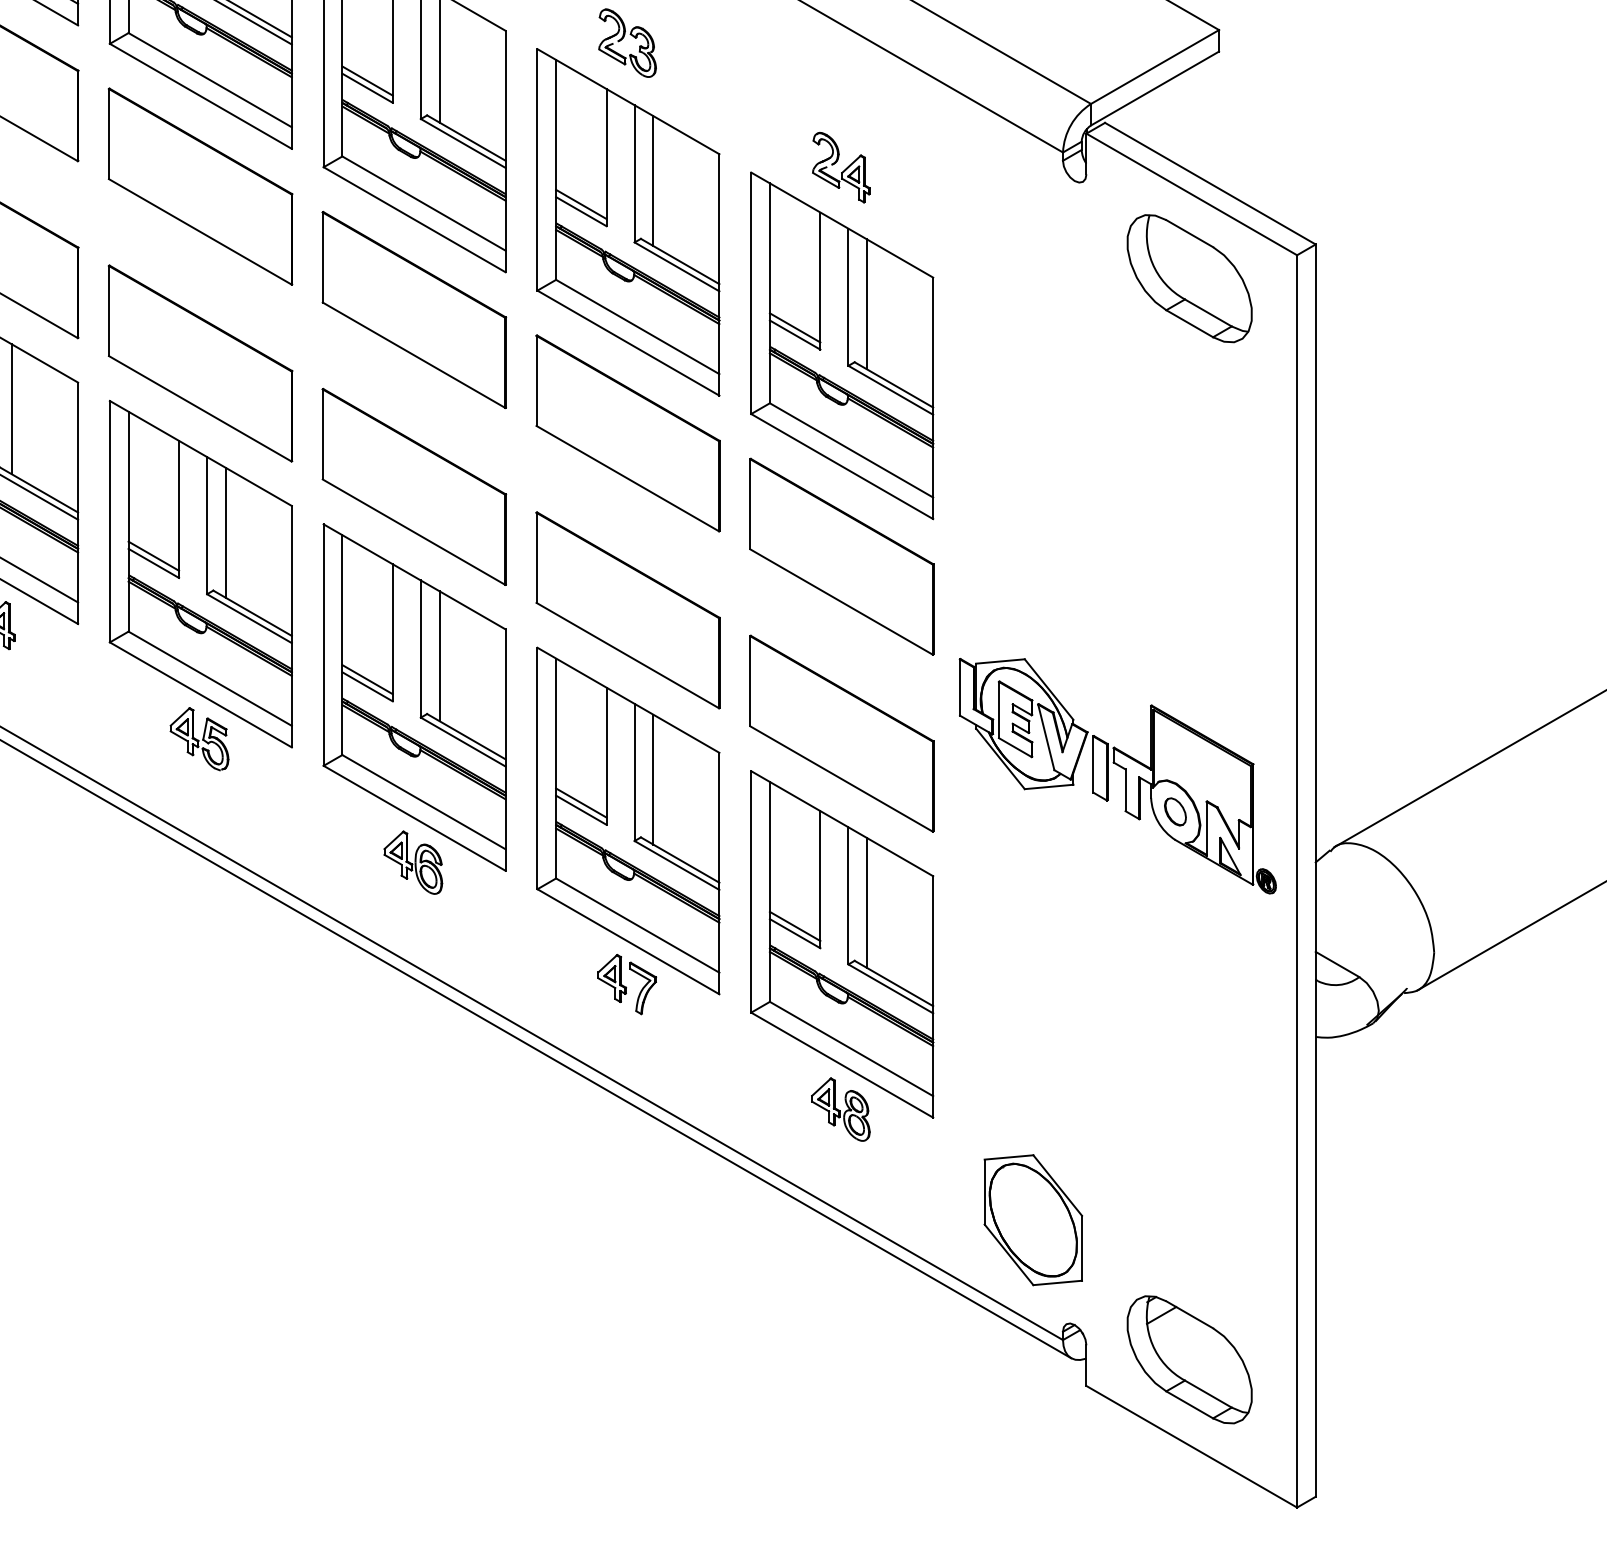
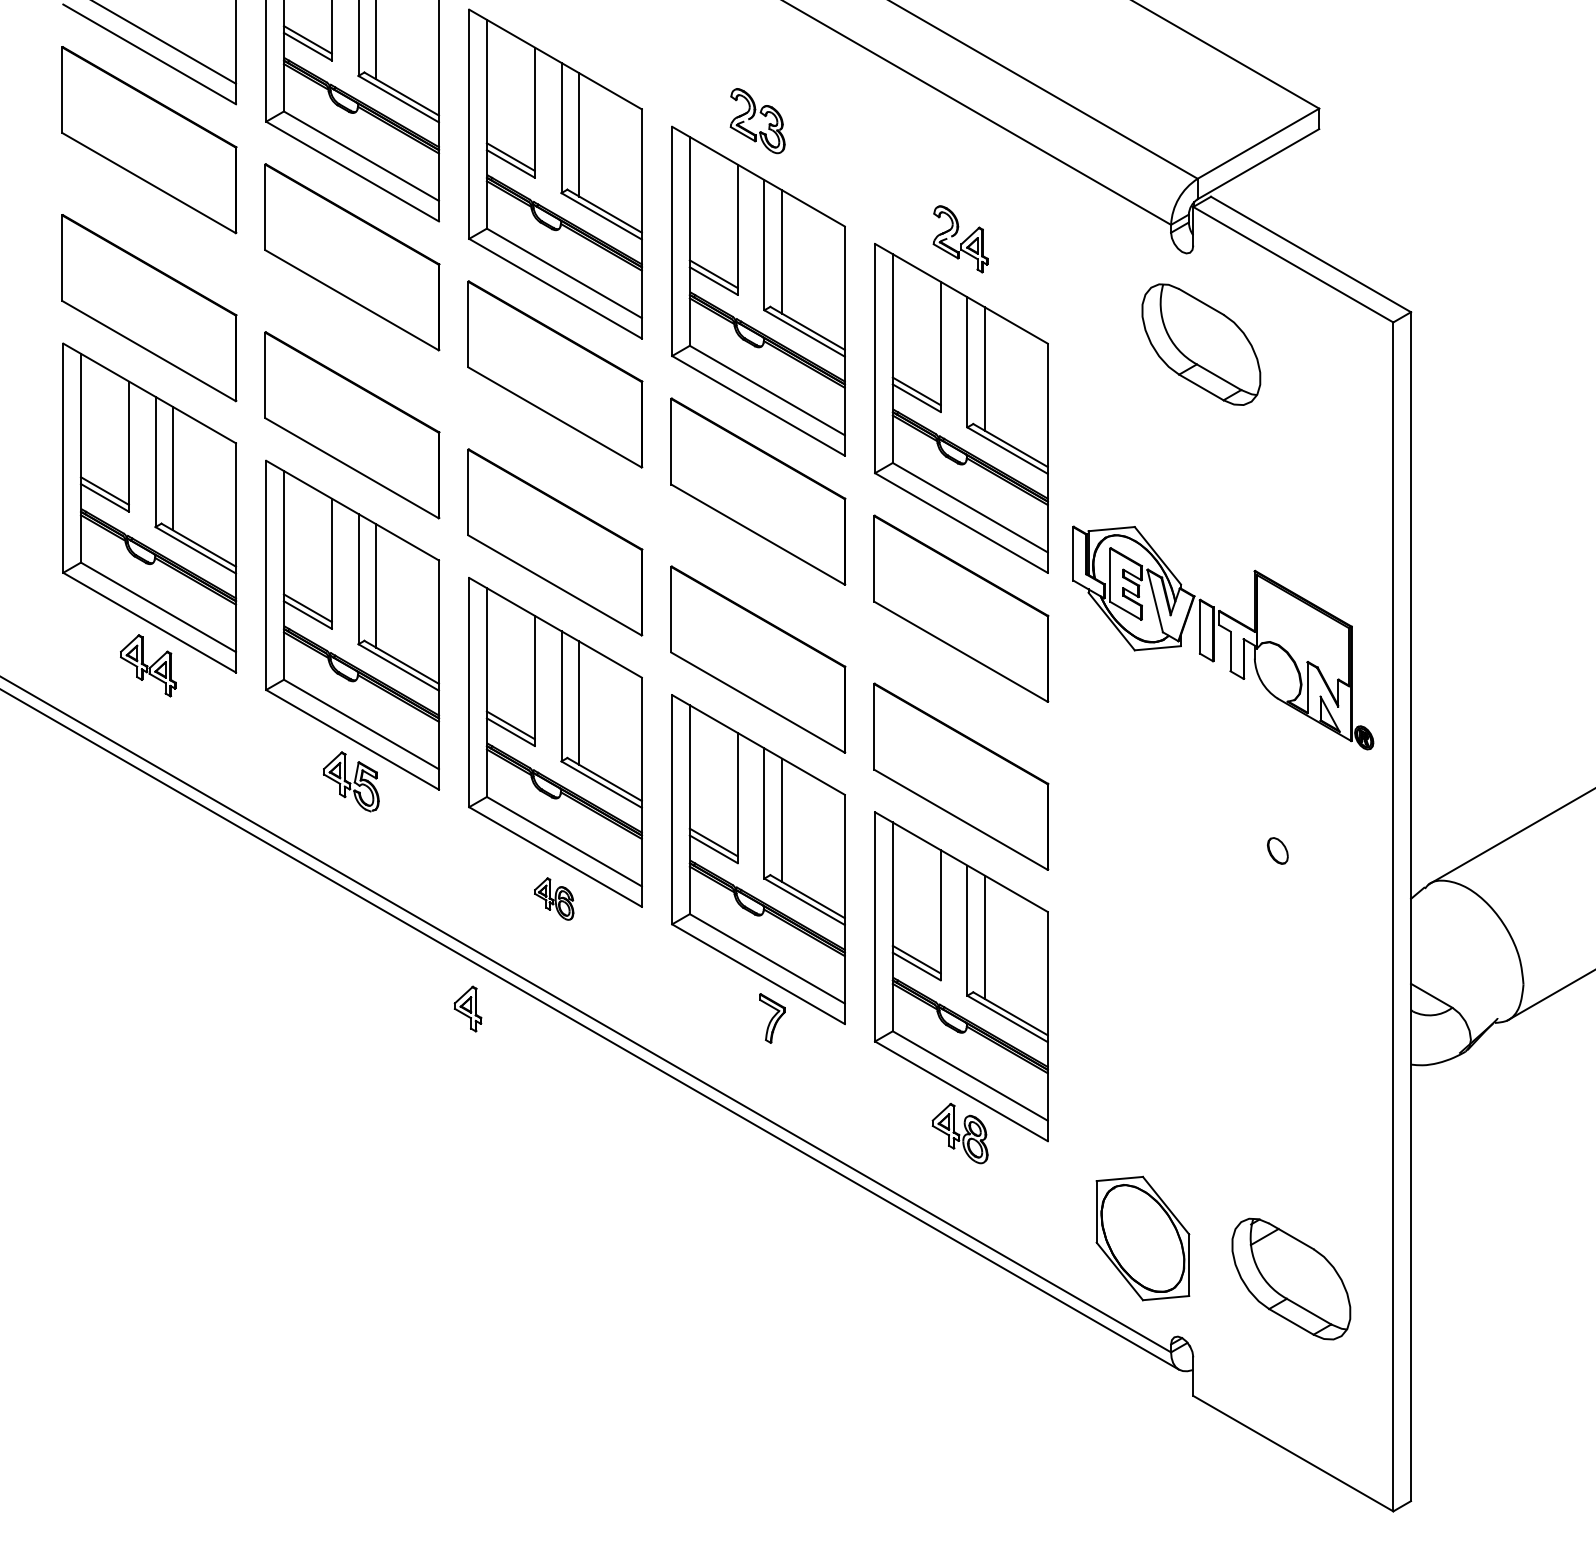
part: (1189, 278) -> (1201, 344), moved
part: (1125, 775) -> (1230, 637), moved
part: (412, 862) -> (553, 898), size x0.7
part: (611, 977) -> (467, 1008), moved
part: (1189, 1359) -> (1291, 1278), moved

